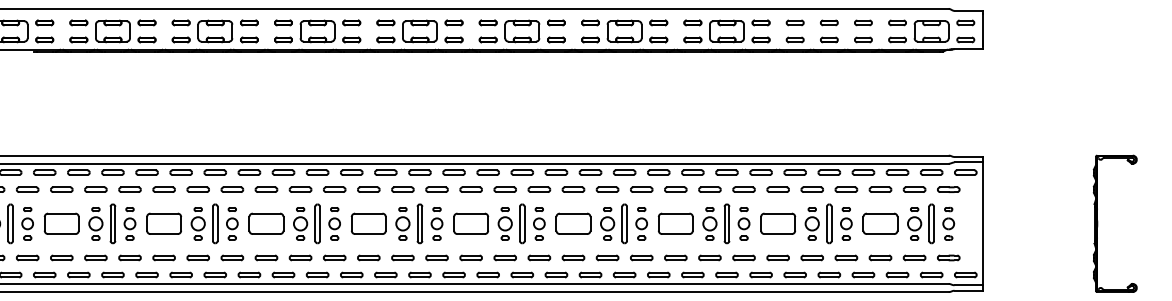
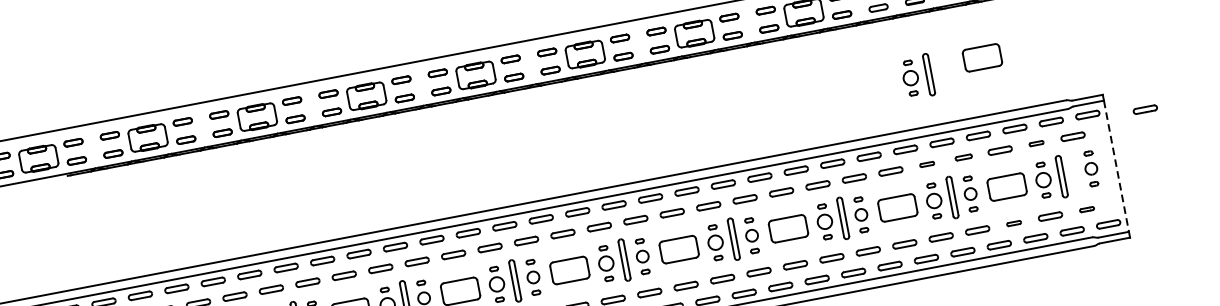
part: (880, 102) -> (982, 57), added
part: (818, 108) -> (917, 76), added
part: (1018, 177) -> (1145, 109), added
part: (811, 189) -> (926, 164), size x0.6
part: (846, 189) -> (963, 157), size x0.7
part: (914, 189) -> (1036, 143), size x0.6
part: (948, 223) -> (1091, 168), moved
line: (982, 224) -> (1116, 167), solid -> dashed
part: (880, 257) -> (1013, 223), size x0.6
part: (948, 257) -> (1086, 209), size x0.6

